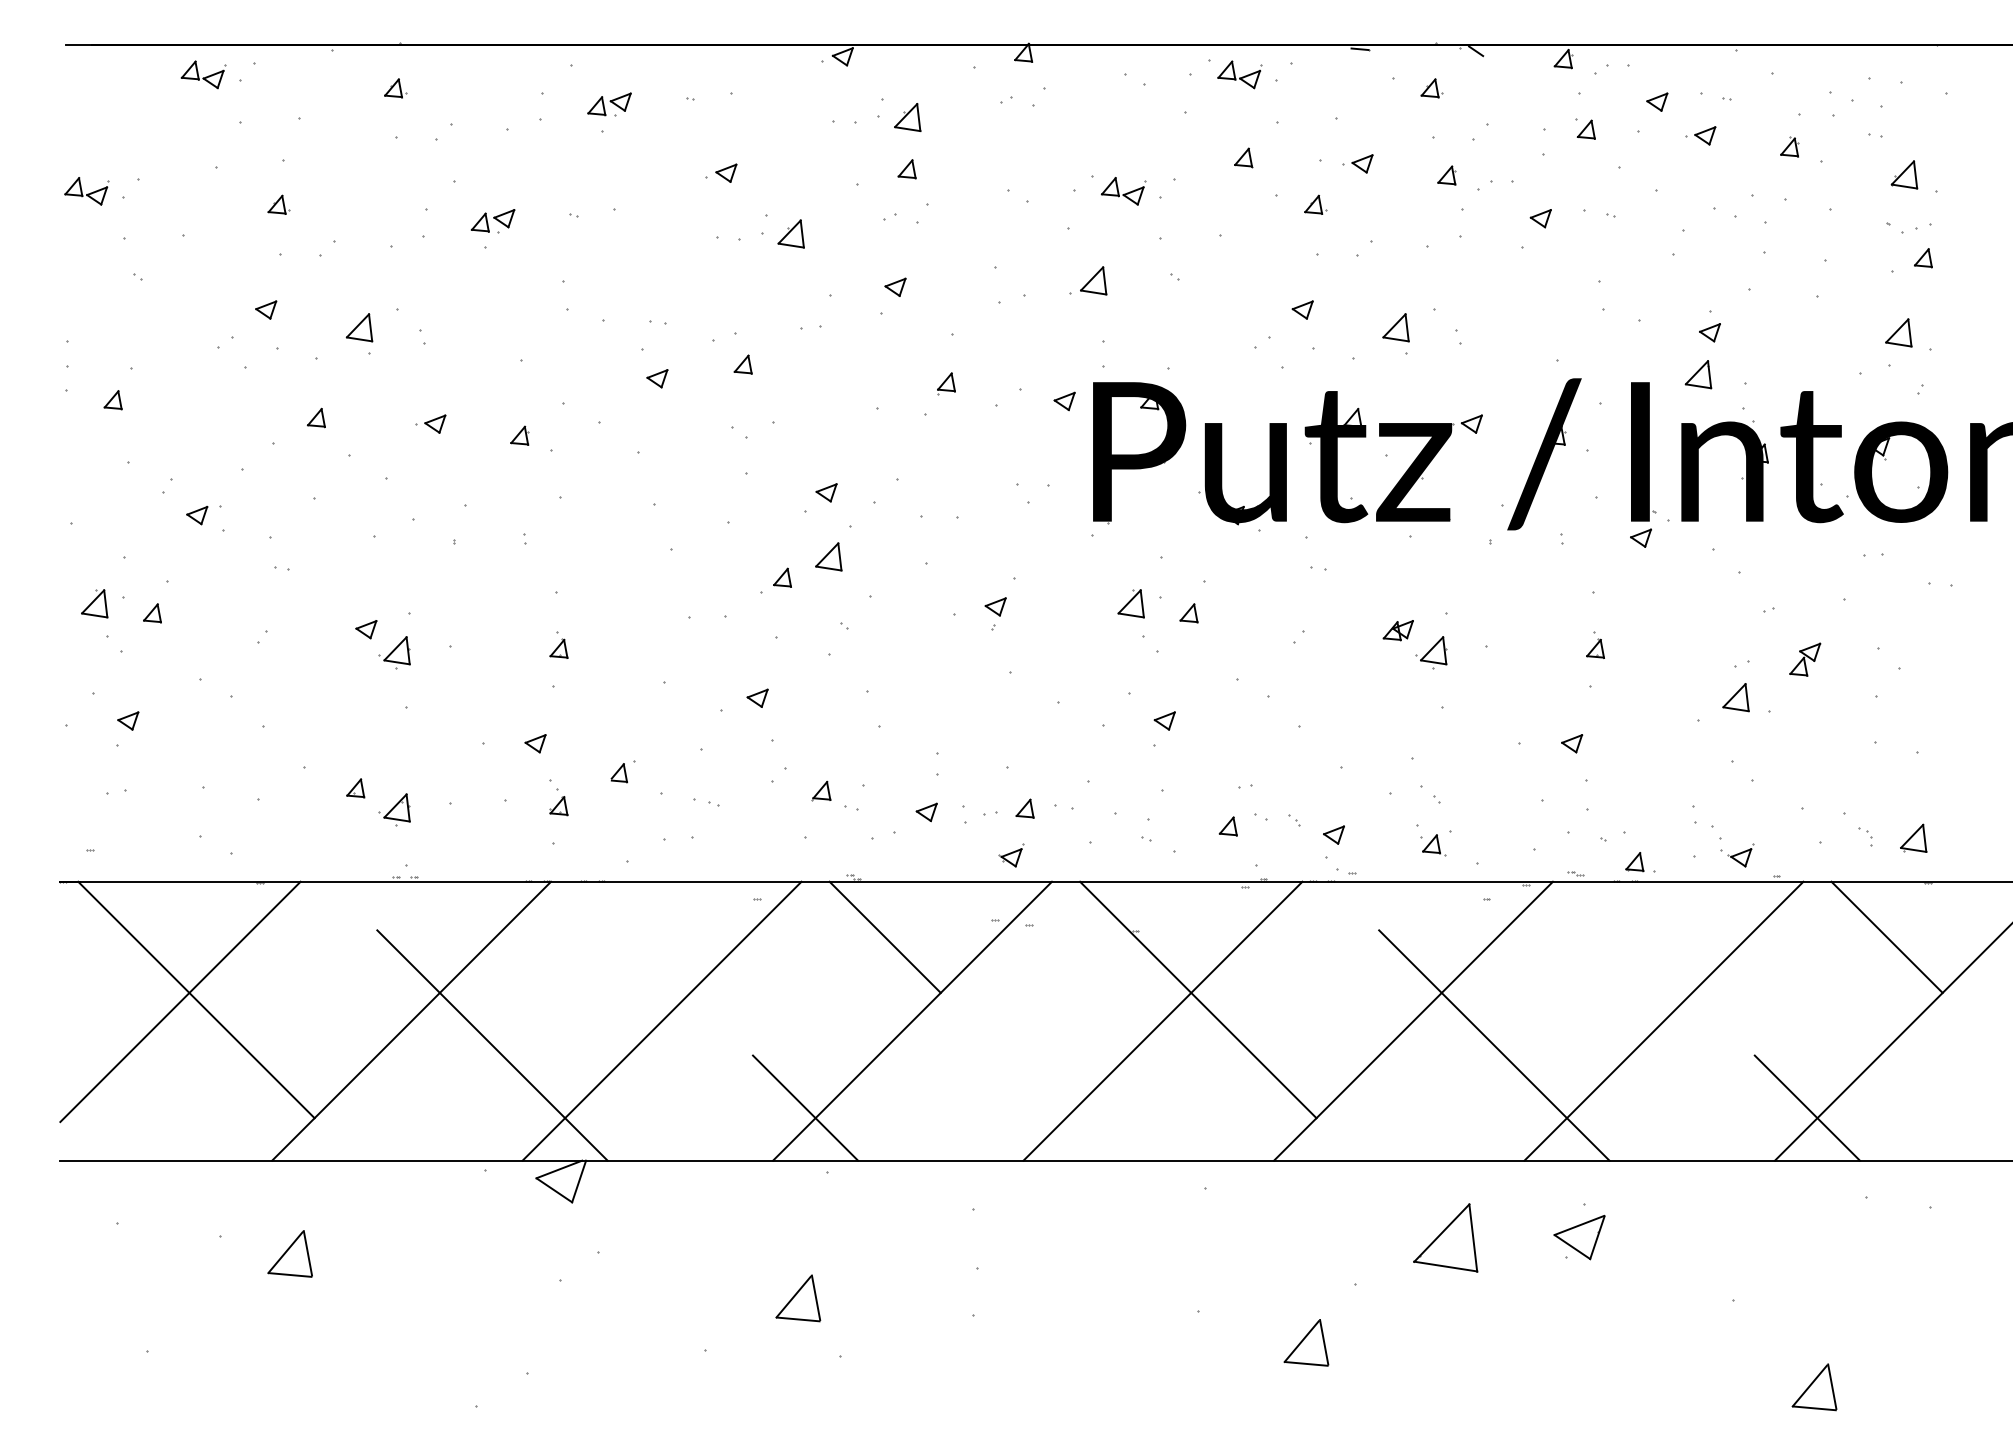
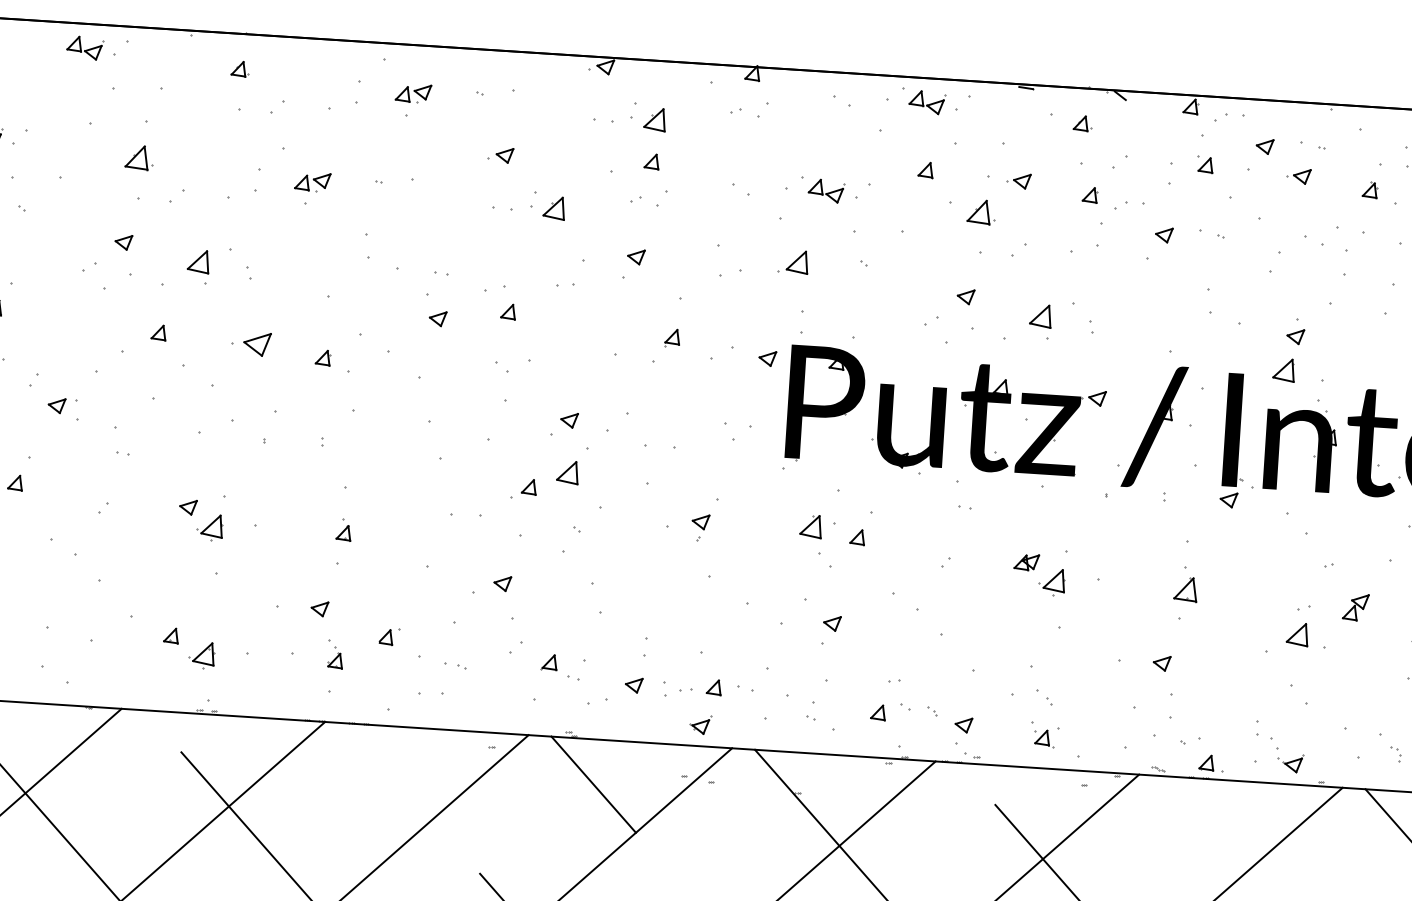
part: (278, 204) -> (139, 157), size x1.6
part: (1315, 204) -> (981, 211), size x1.6
part: (430, 423) -> (251, 343), size x1.6
part: (1595, 644) -> (1186, 584), size x1.6

